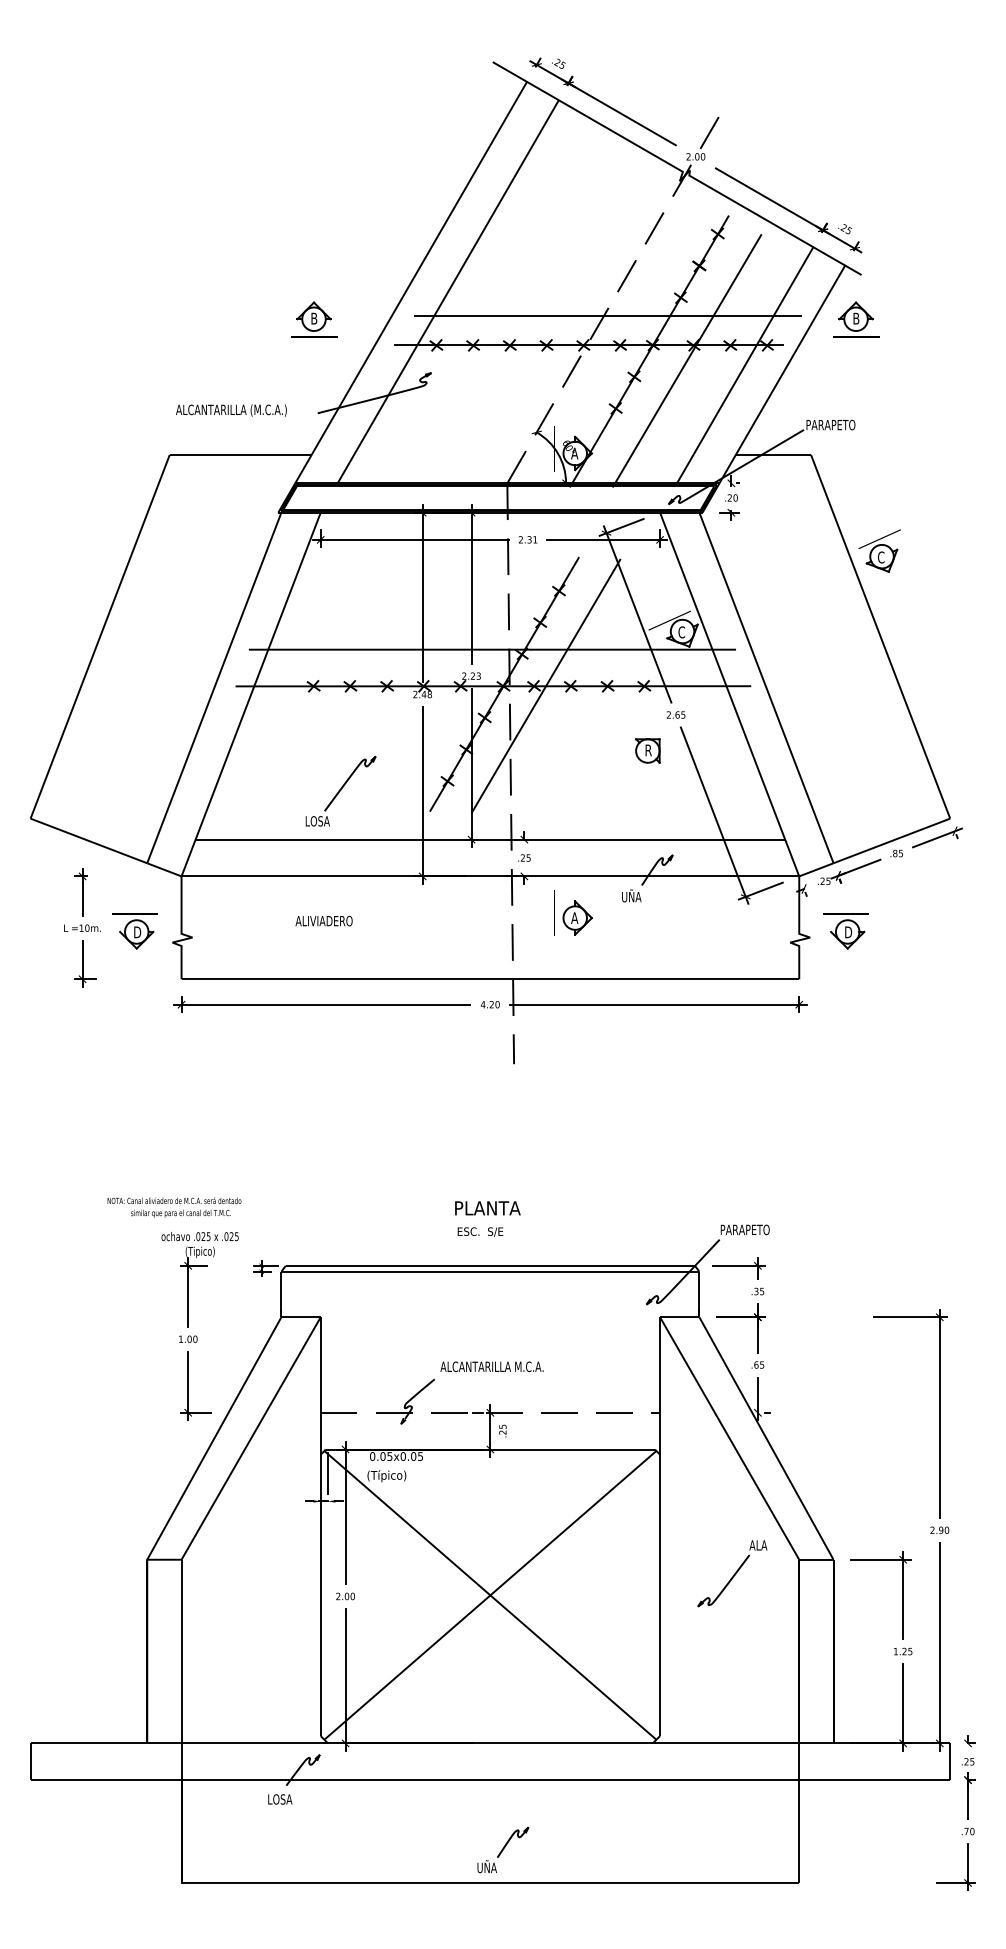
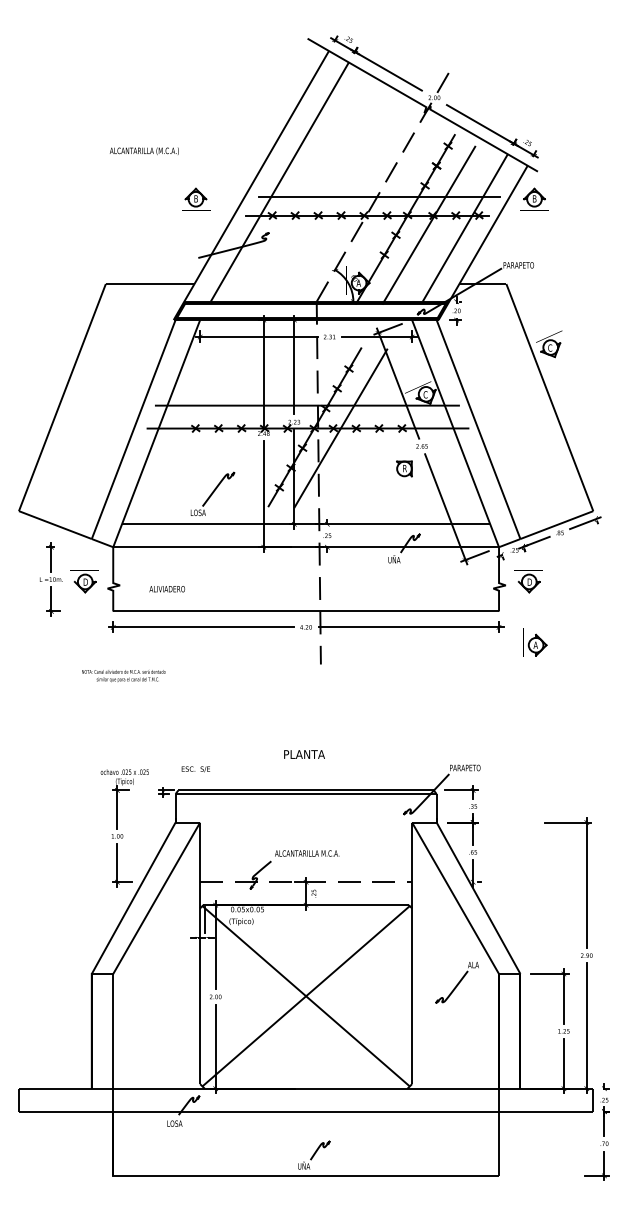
text: (229, 410) -> (143, 151), moved
part: (574, 913) -> (535, 642), moved
text: (322, 921) -> (166, 589), moved
text: (173, 1208) -> (123, 676), moved
text: (479, 1232) -> (195, 769), moved

